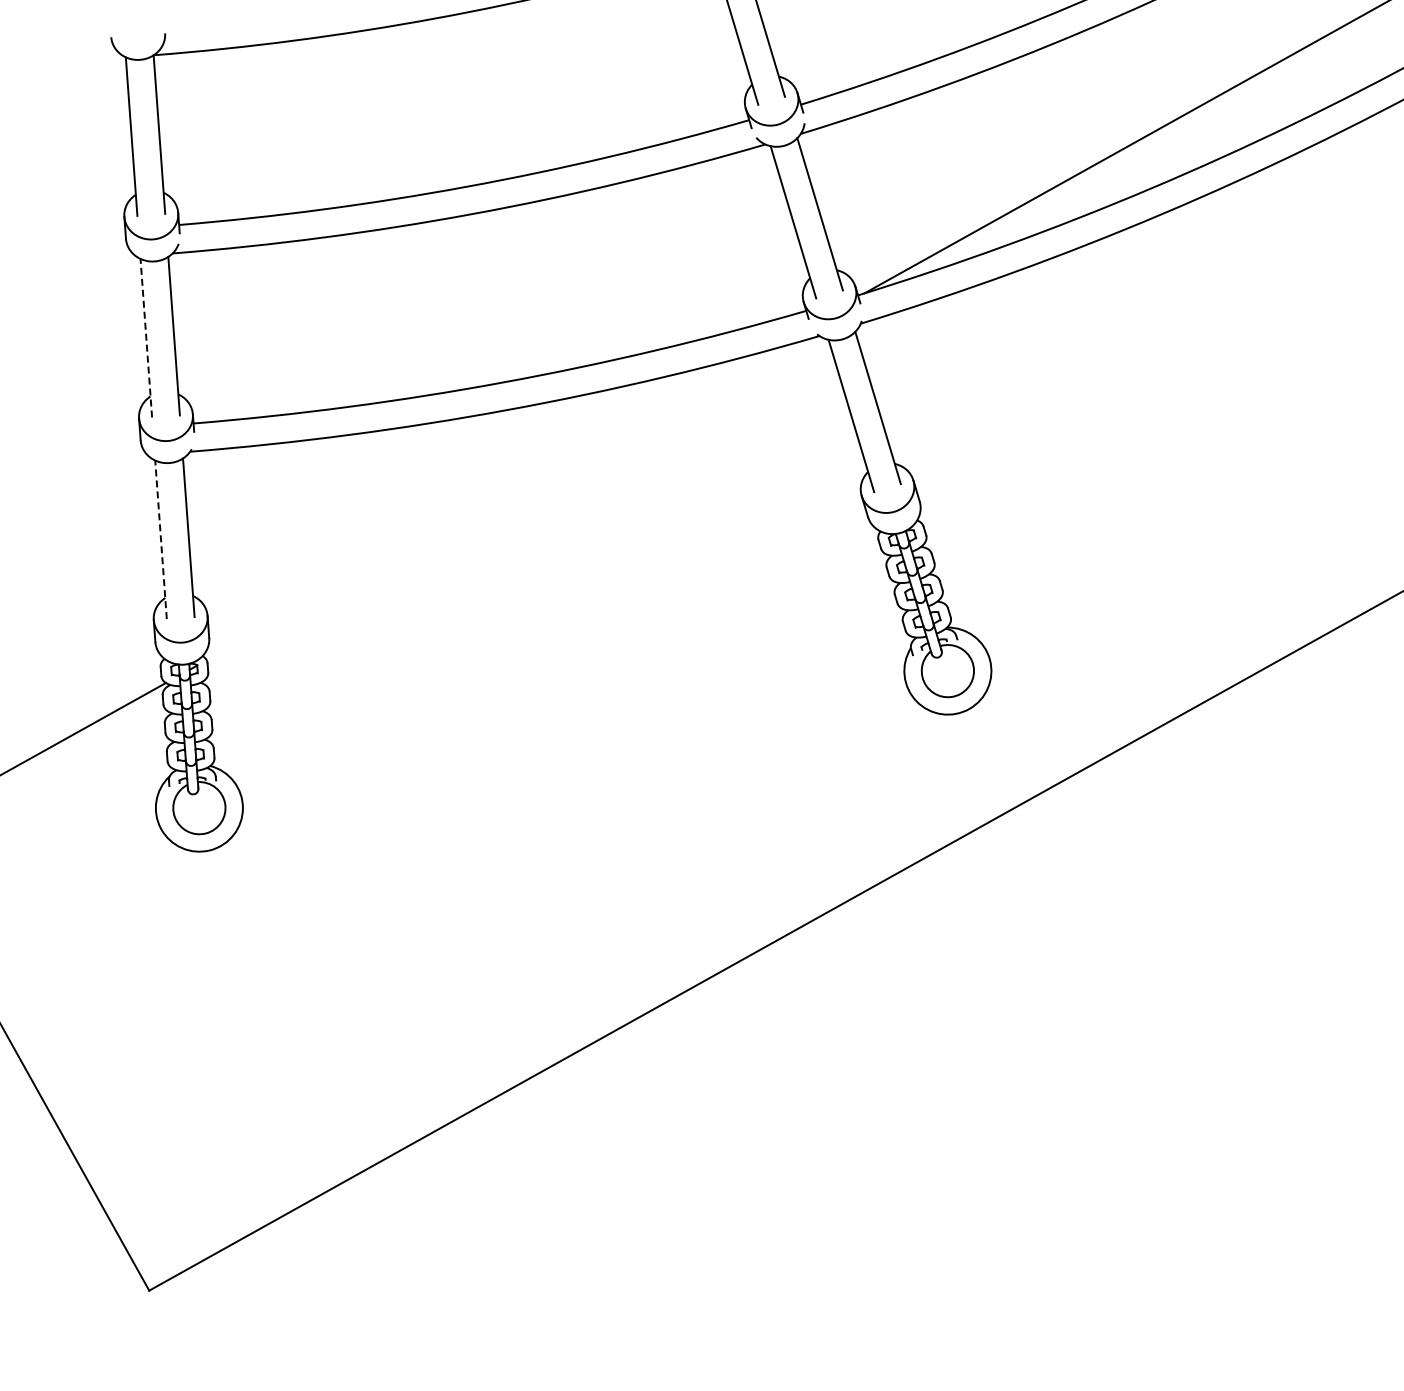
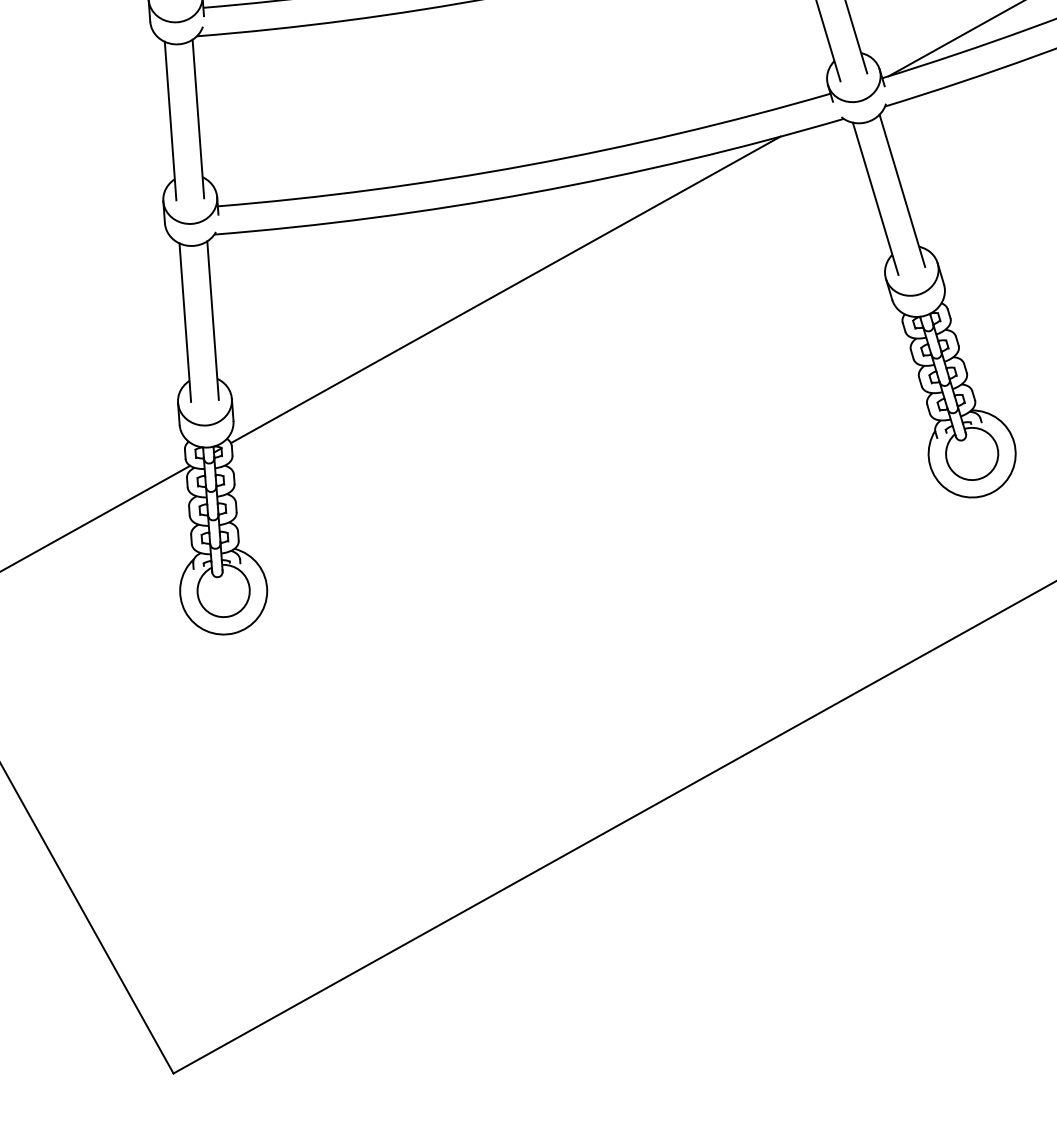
line: (146, 337) -> (170, 120), dashed -> solid
line: (481, 506) -> (505, 289), added
line: (160, 539) -> (184, 322), dashed -> solid

